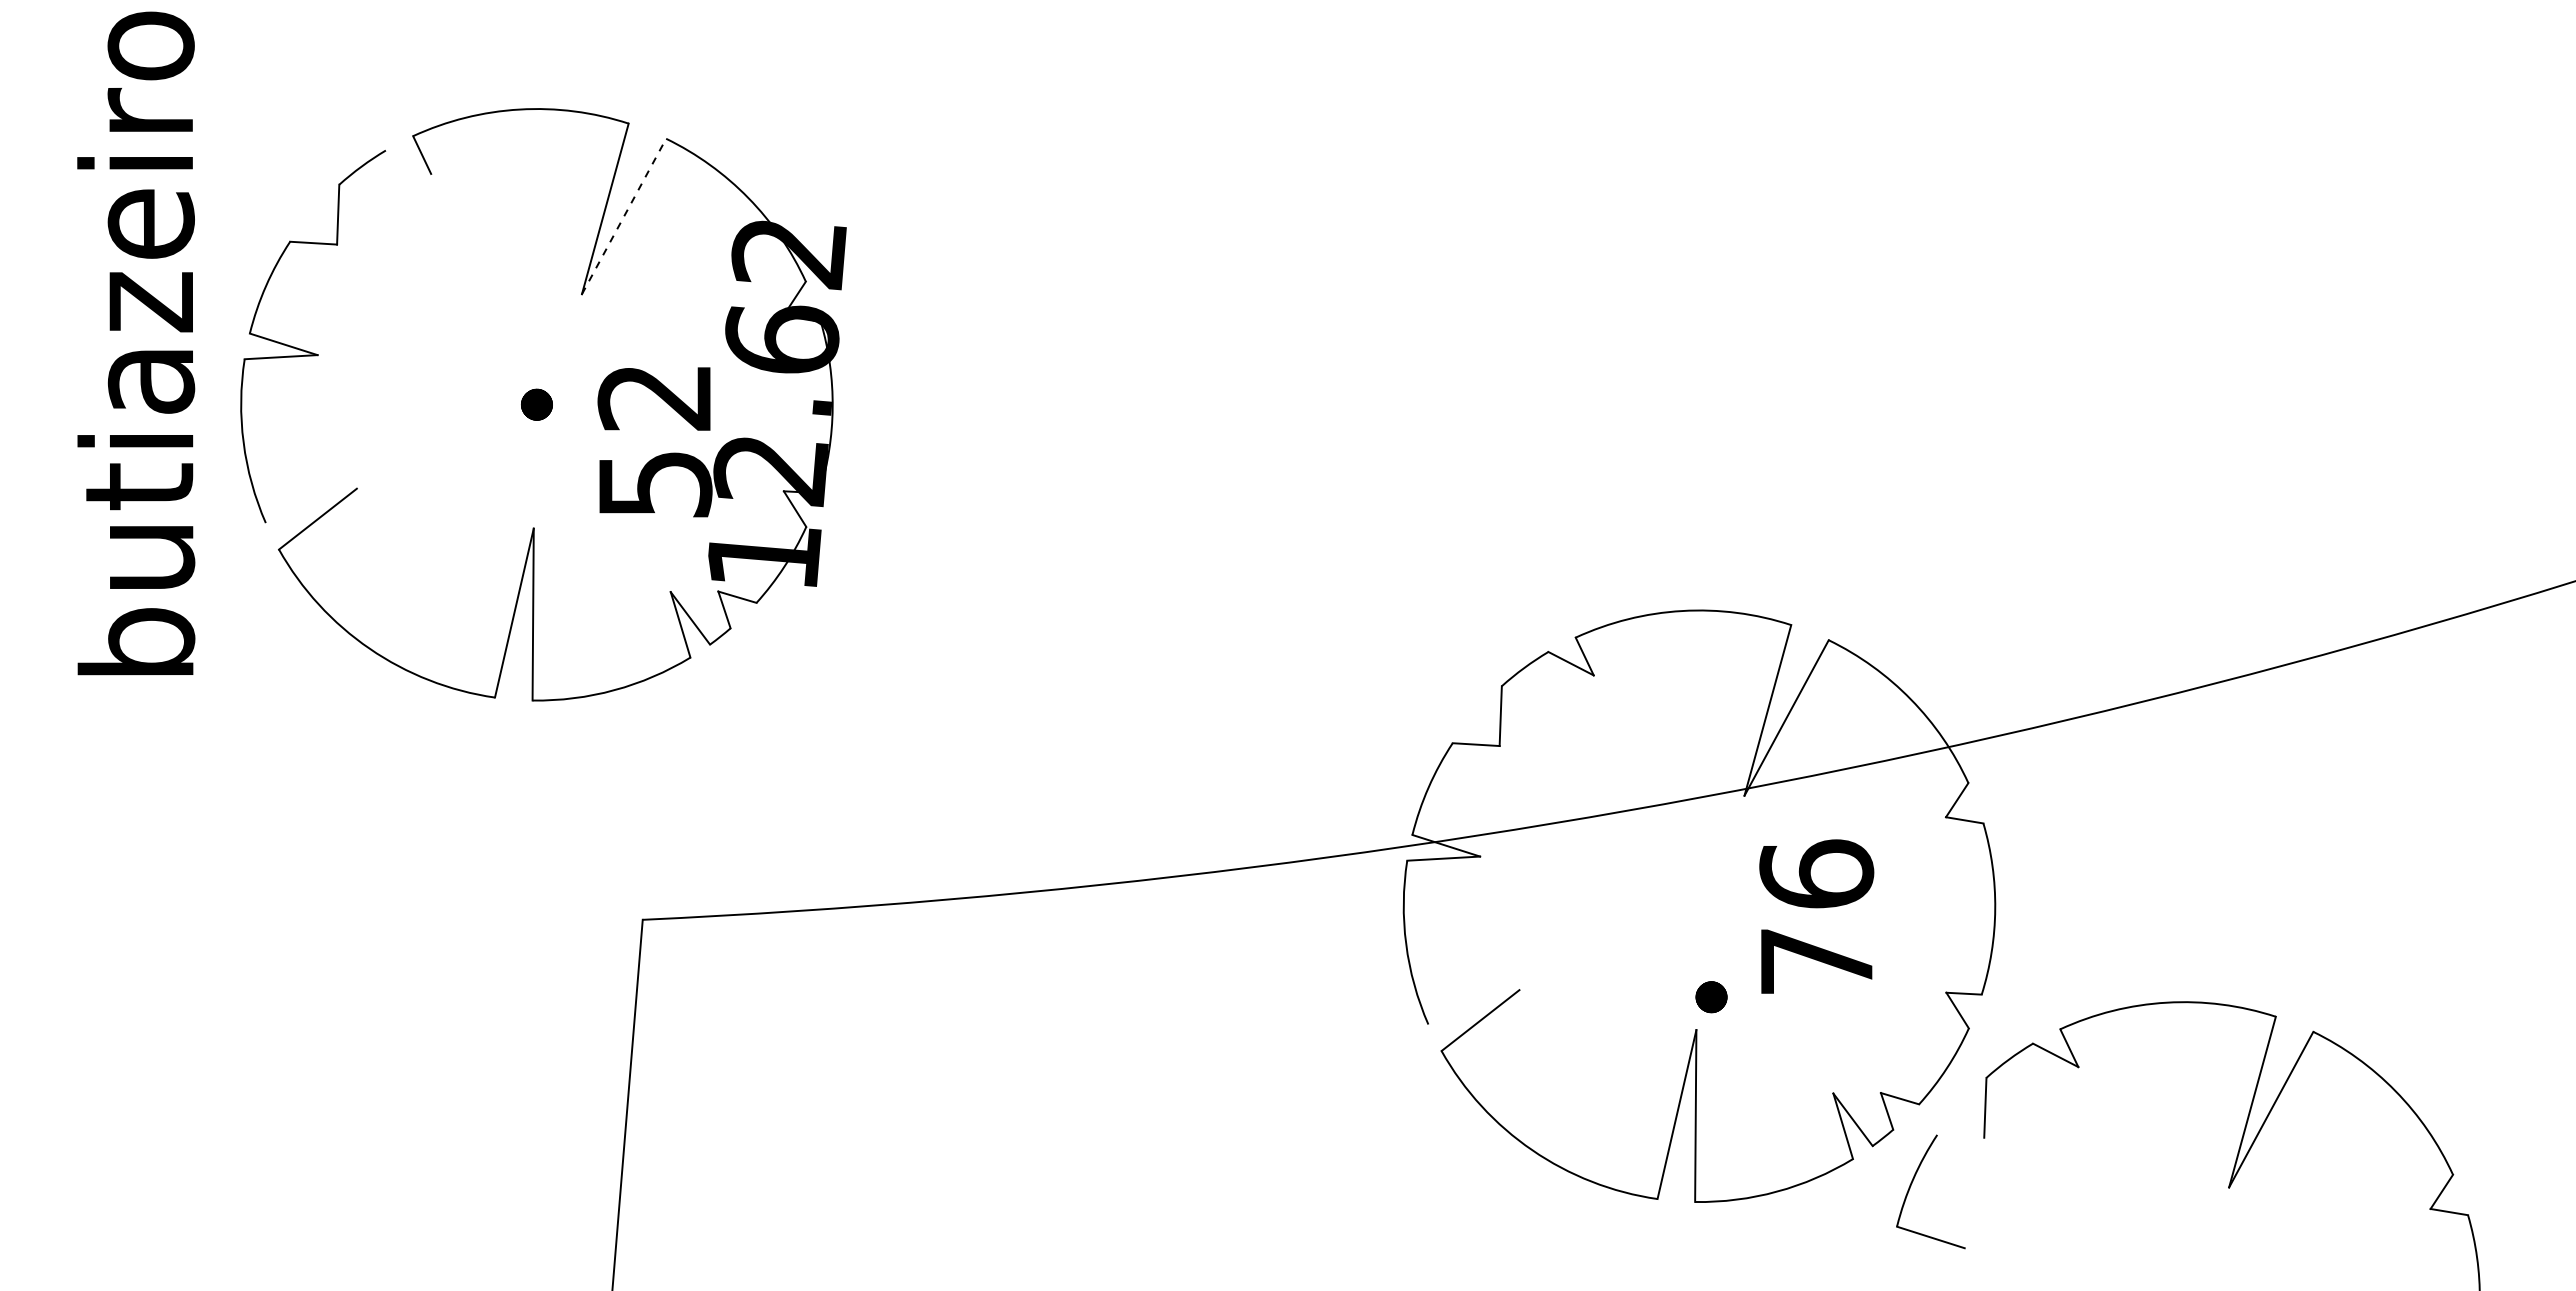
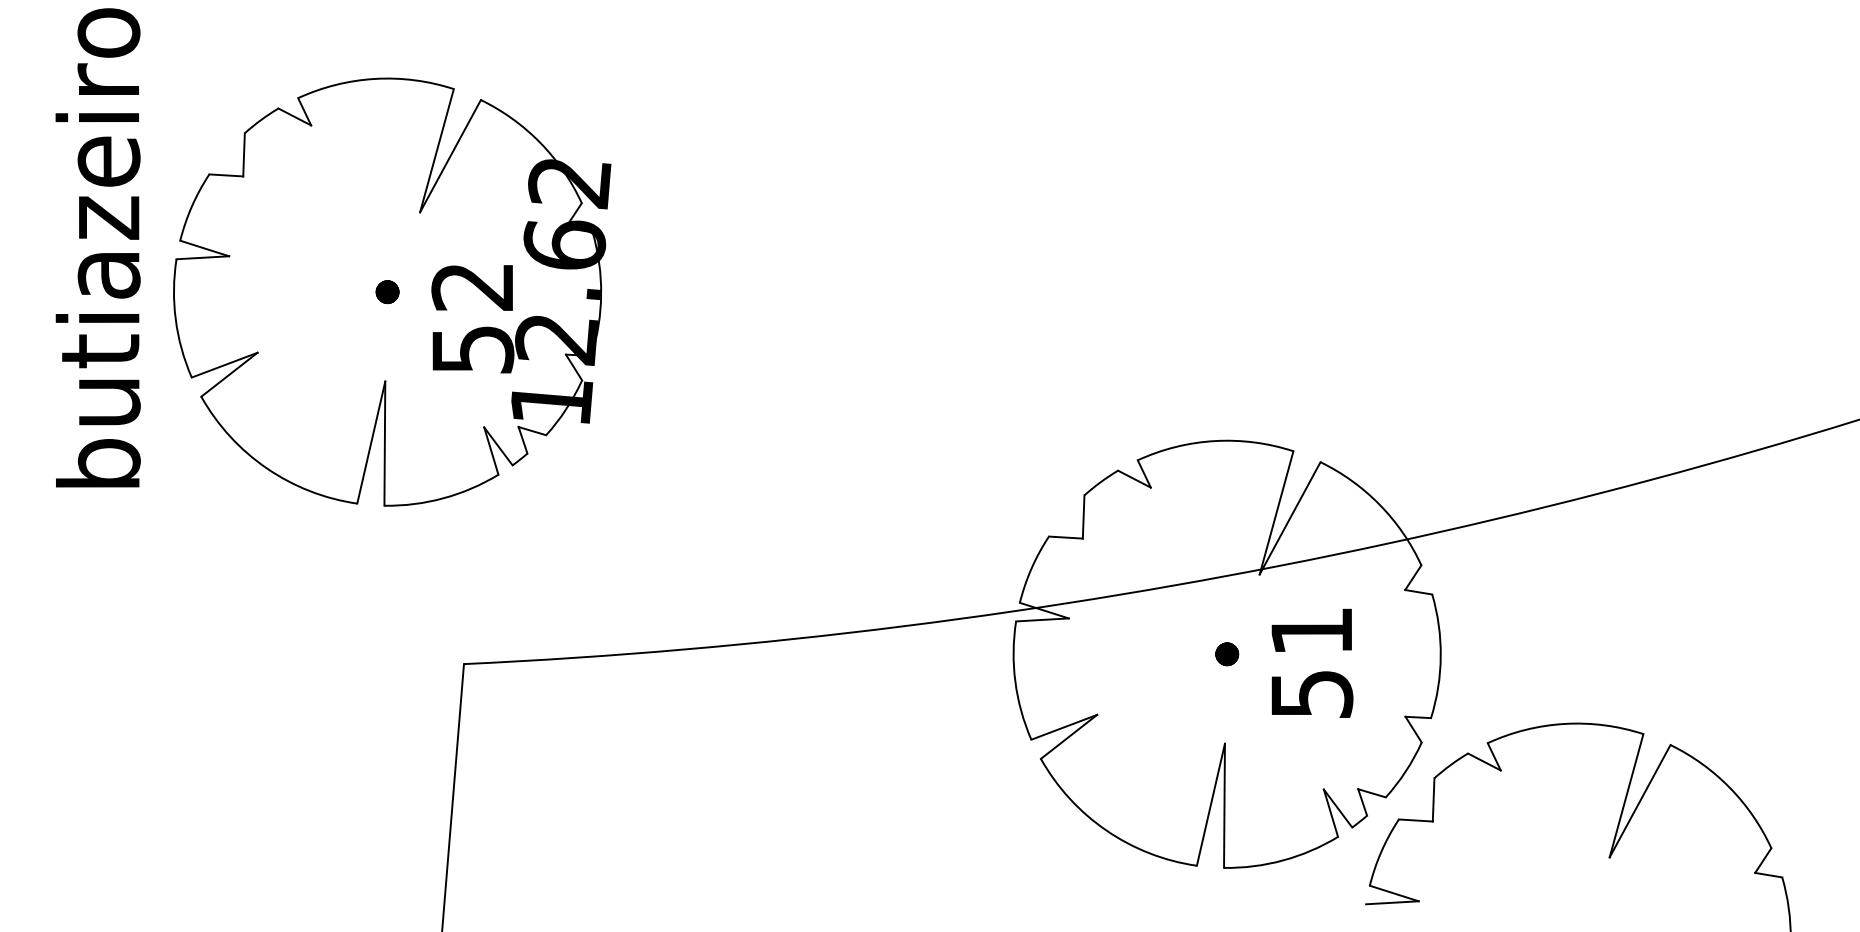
line: (408, 161) -> (294, 116), added
line: (624, 216) -> (450, 156), dashed -> solid
line: (310, 505) -> (224, 364), added
text: (1816, 916) -> (1311, 661), 76 -> 51
part: (1711, 997) -> (1227, 654), moved
line: (1473, 1007) -> (1063, 727), added
line: (1960, 1135) -> (1415, 819), added
line: (1927, 1250) -> (1391, 902), added

